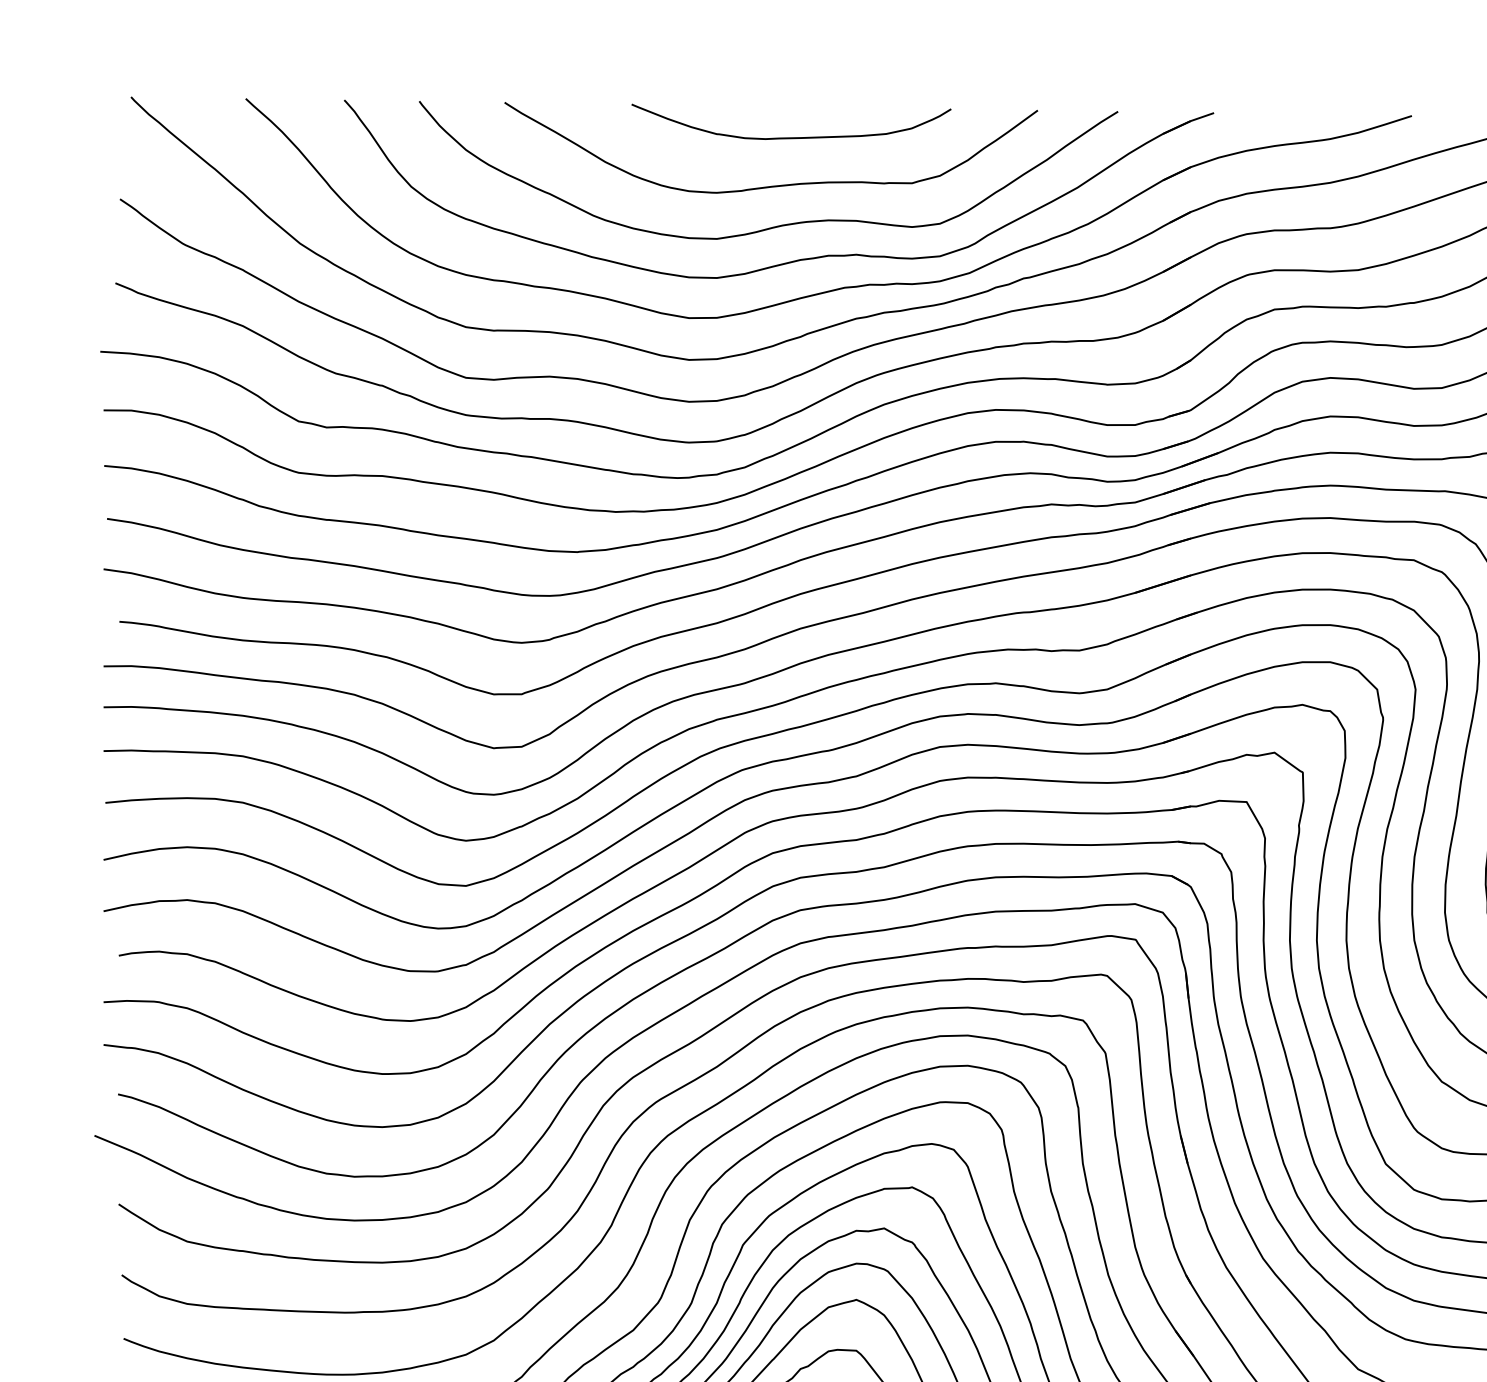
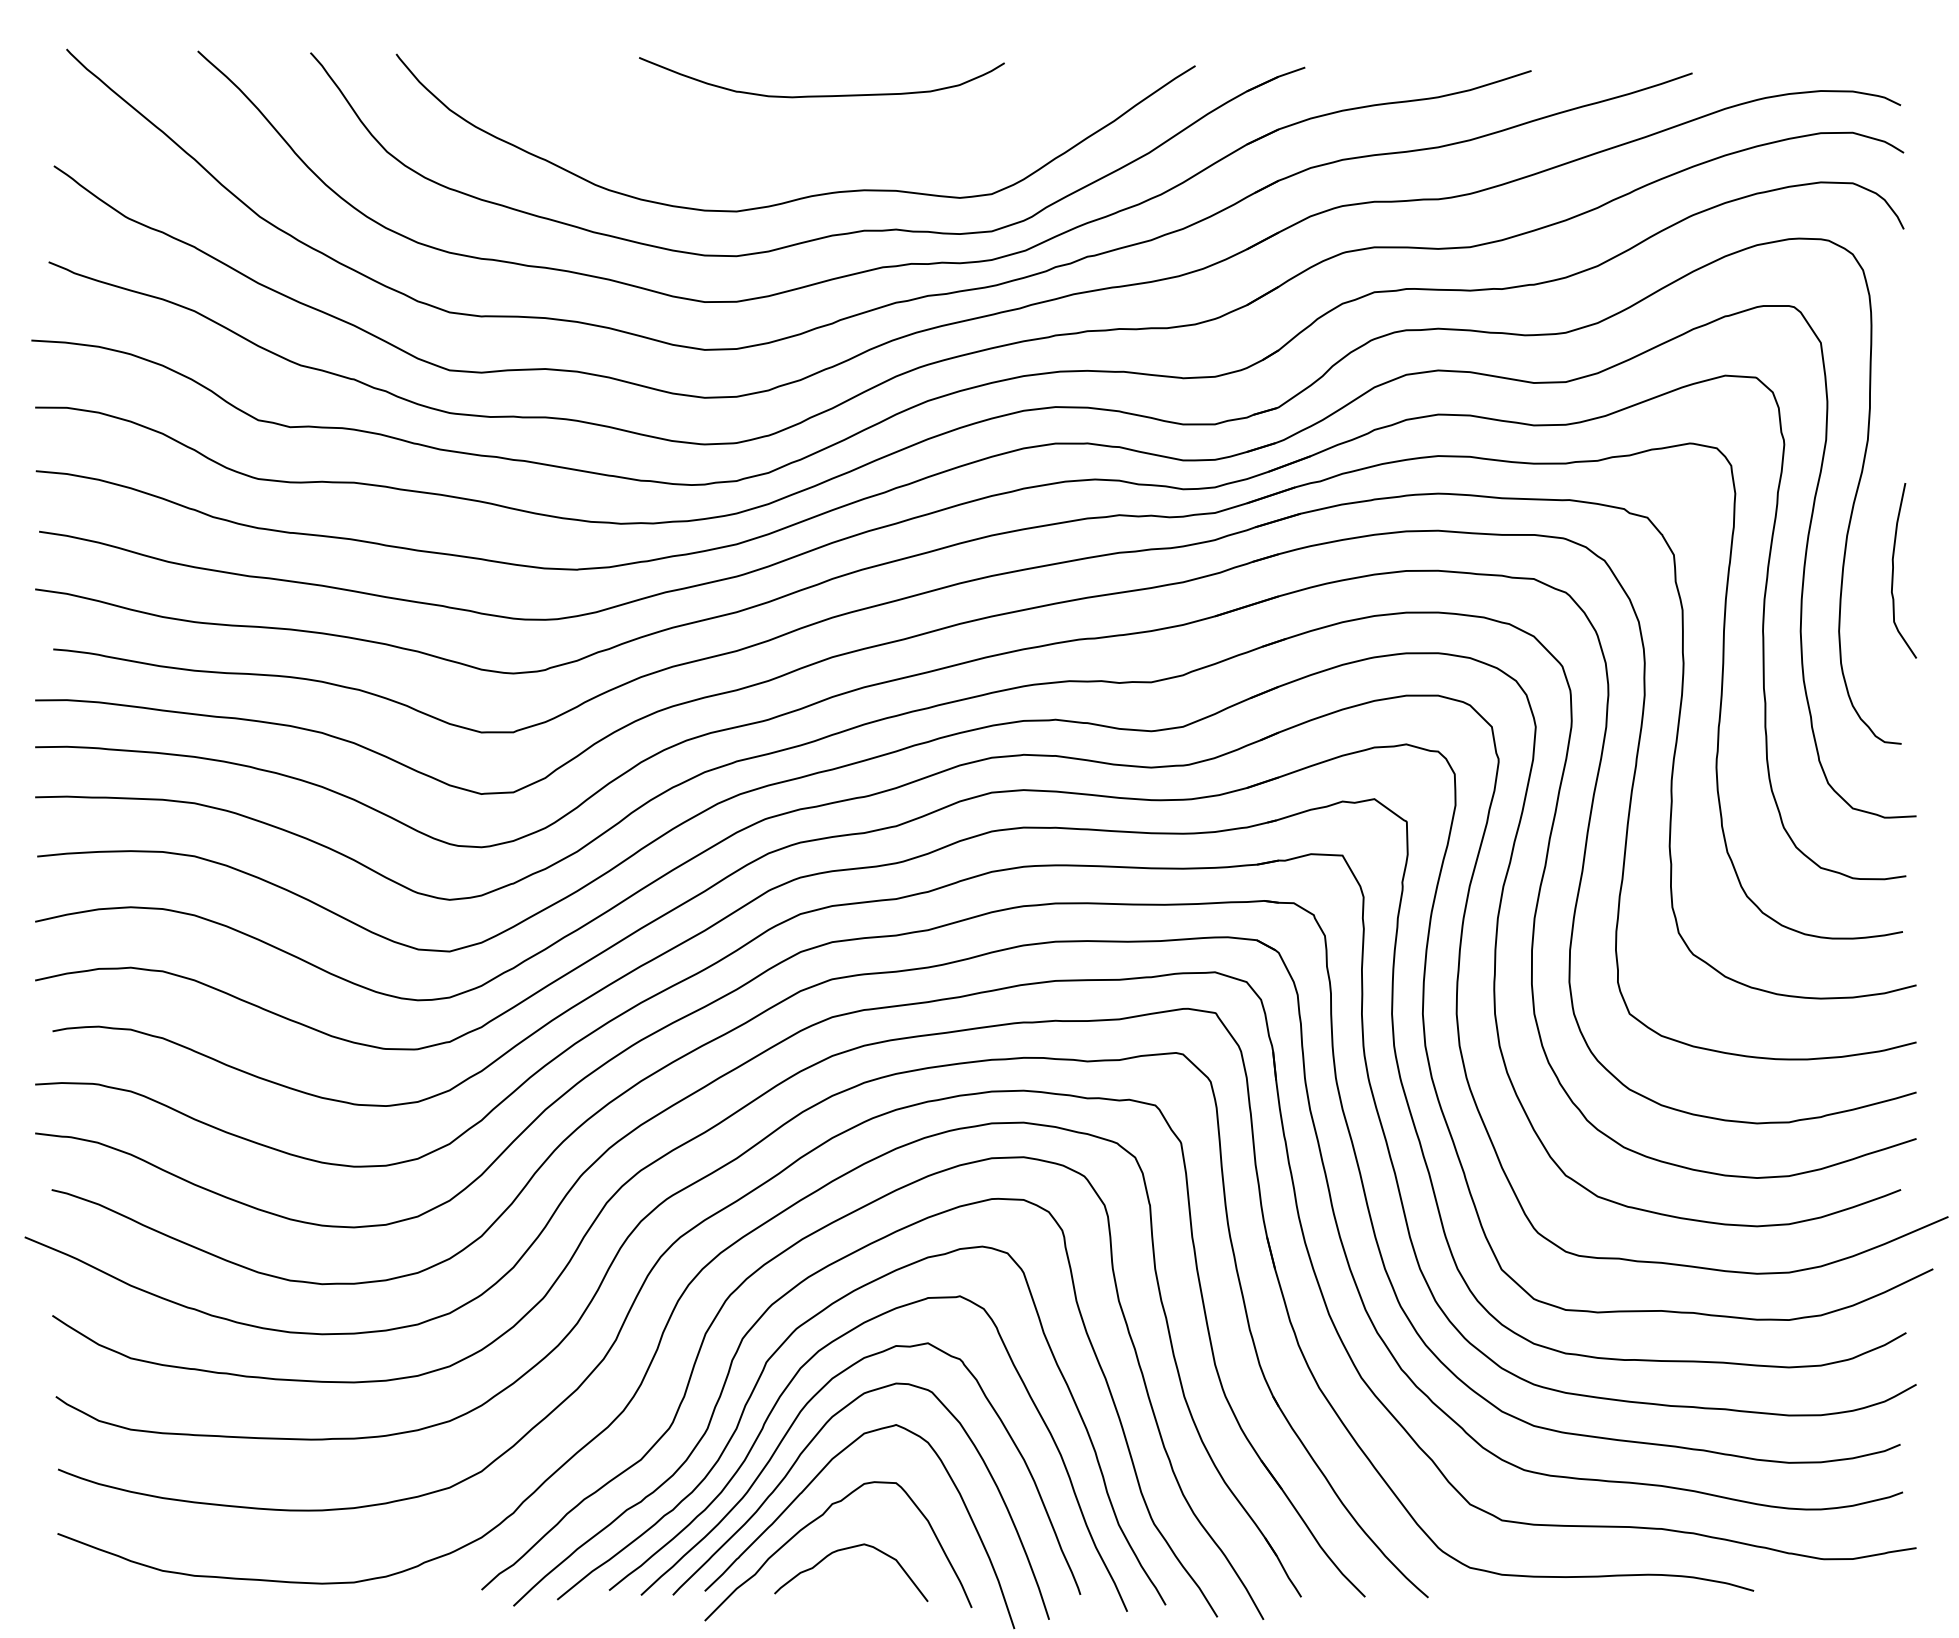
curve: (771, 185) -> (799, 150), removed

